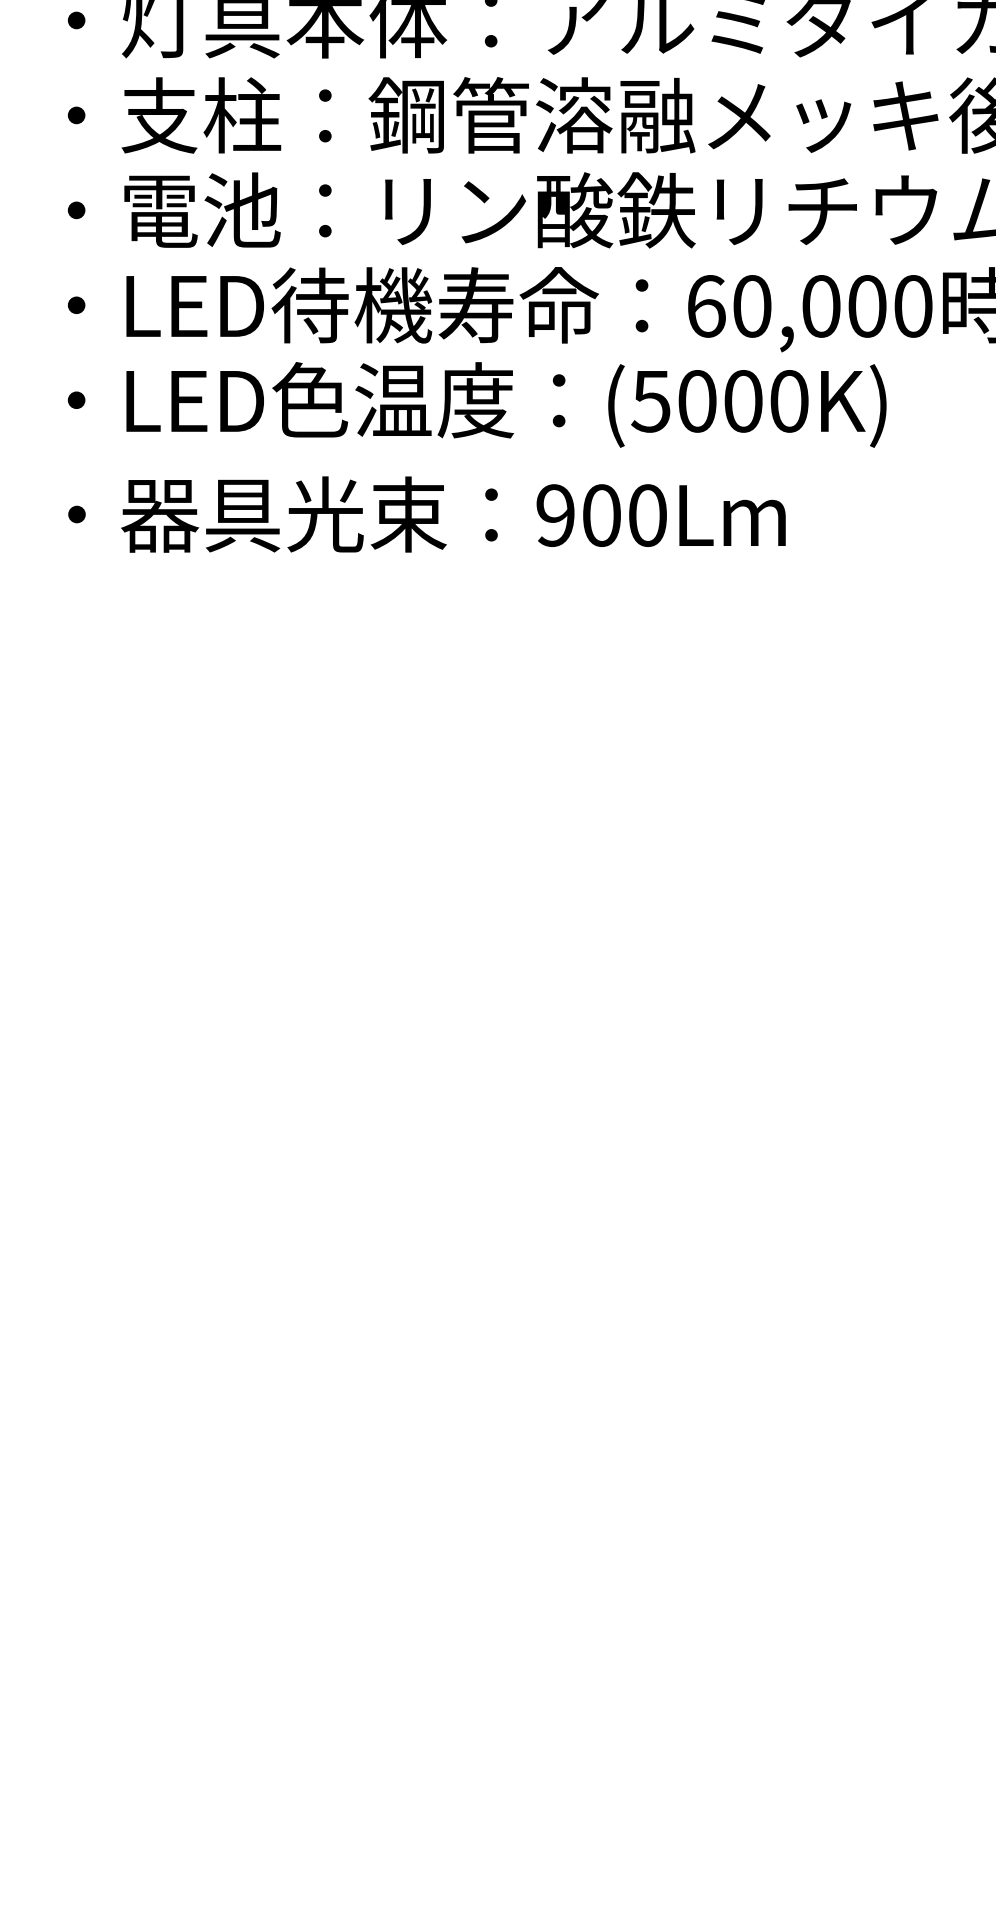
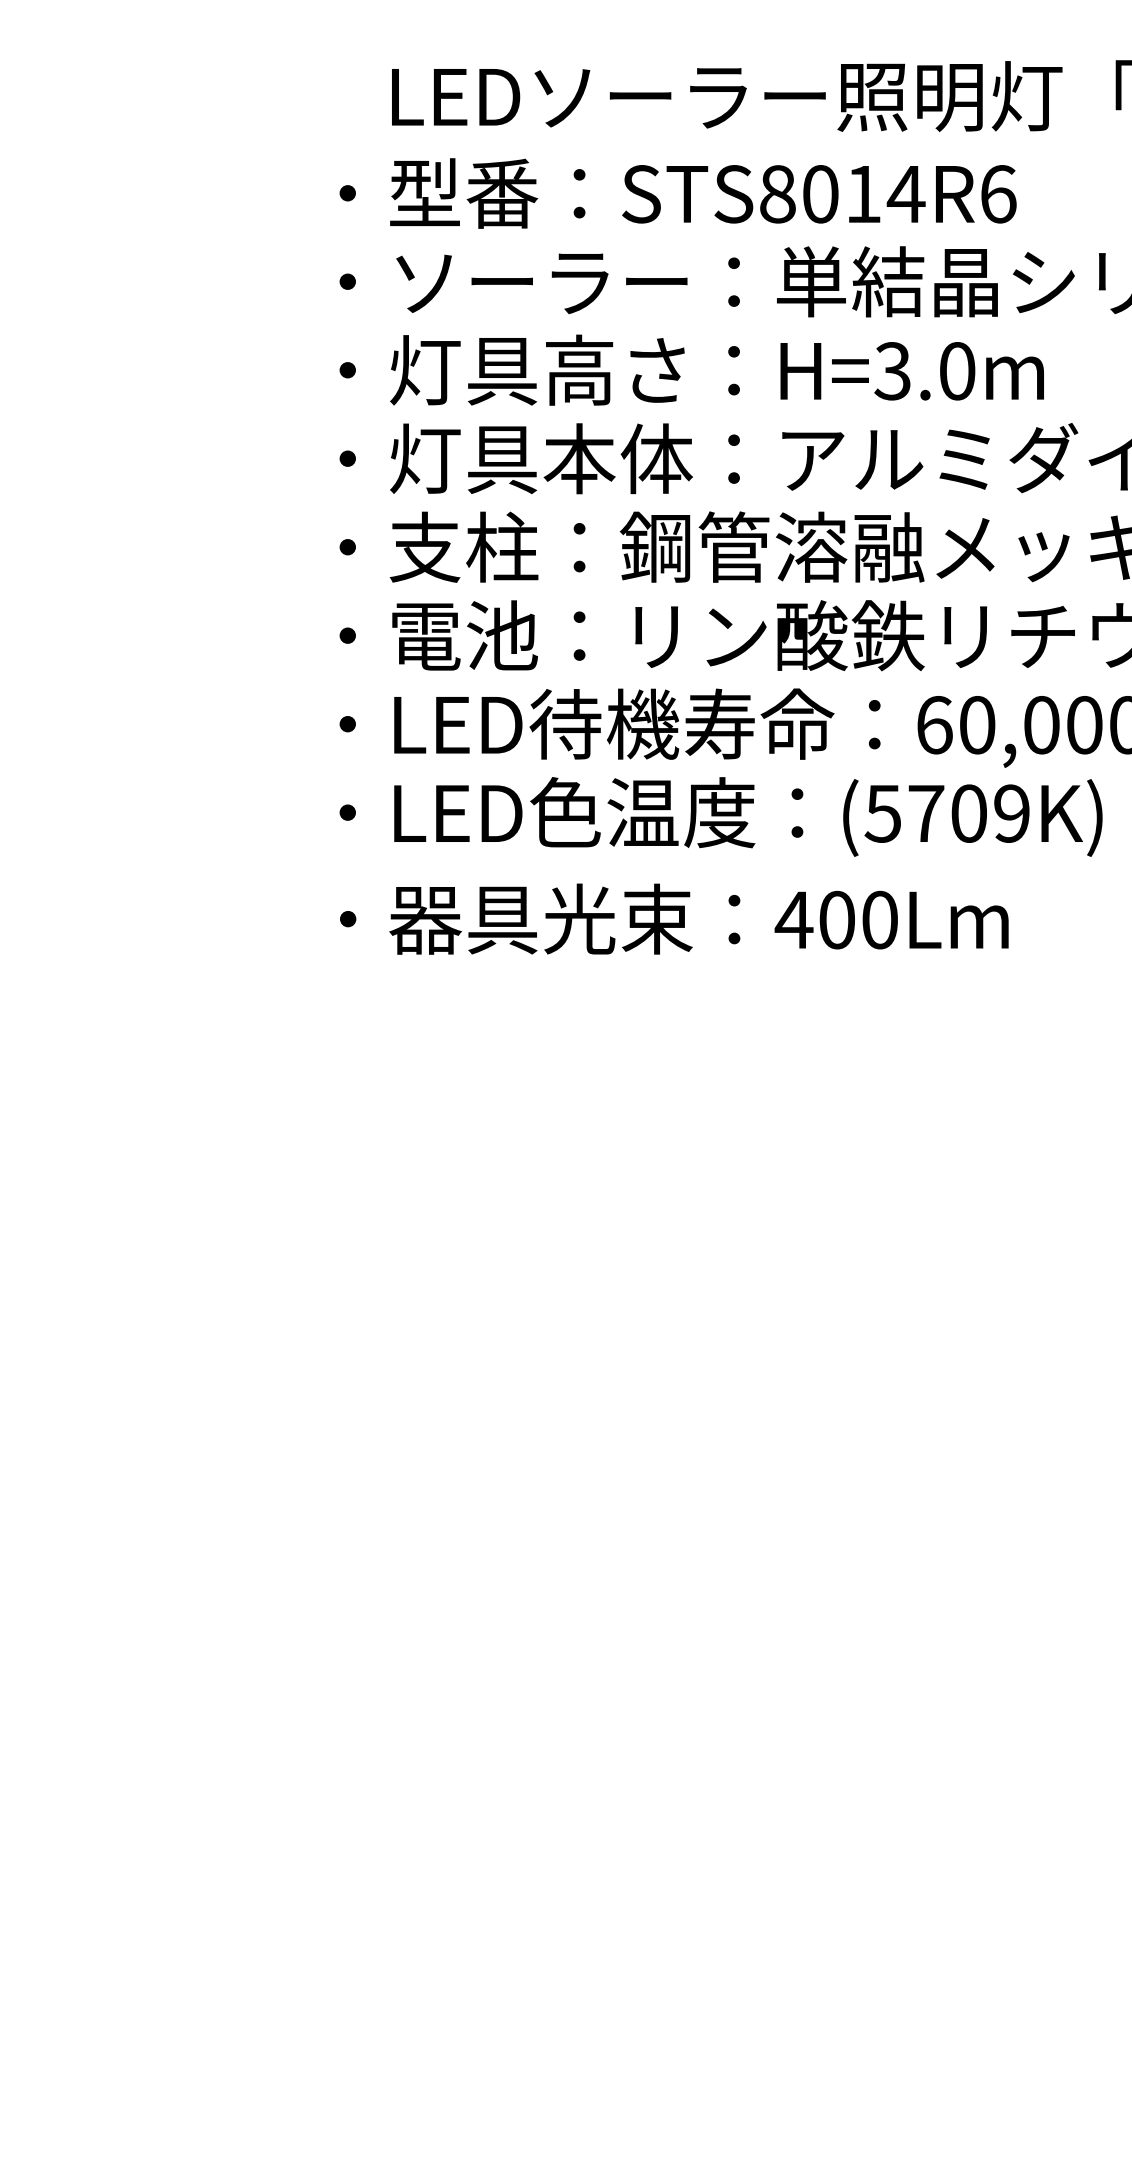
text: (742, 401) -> (968, 813), (5000K) -> (5709K)
text: (554, 514) -> (793, 919), 900Lm -> 400Lm

